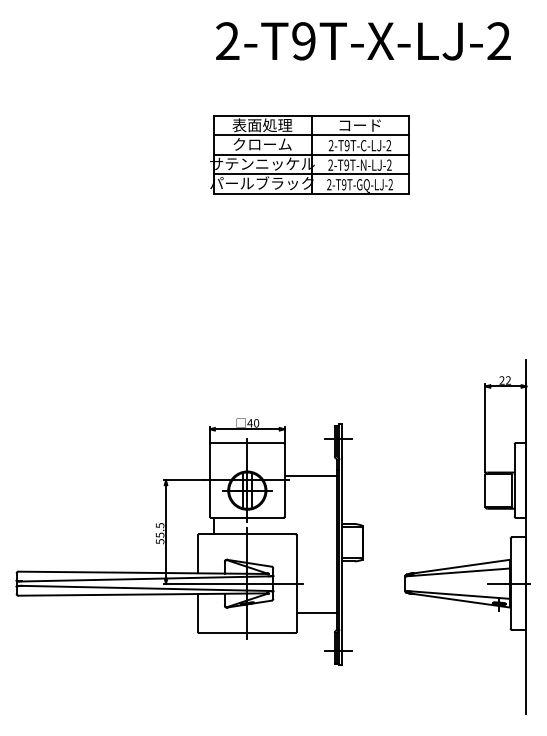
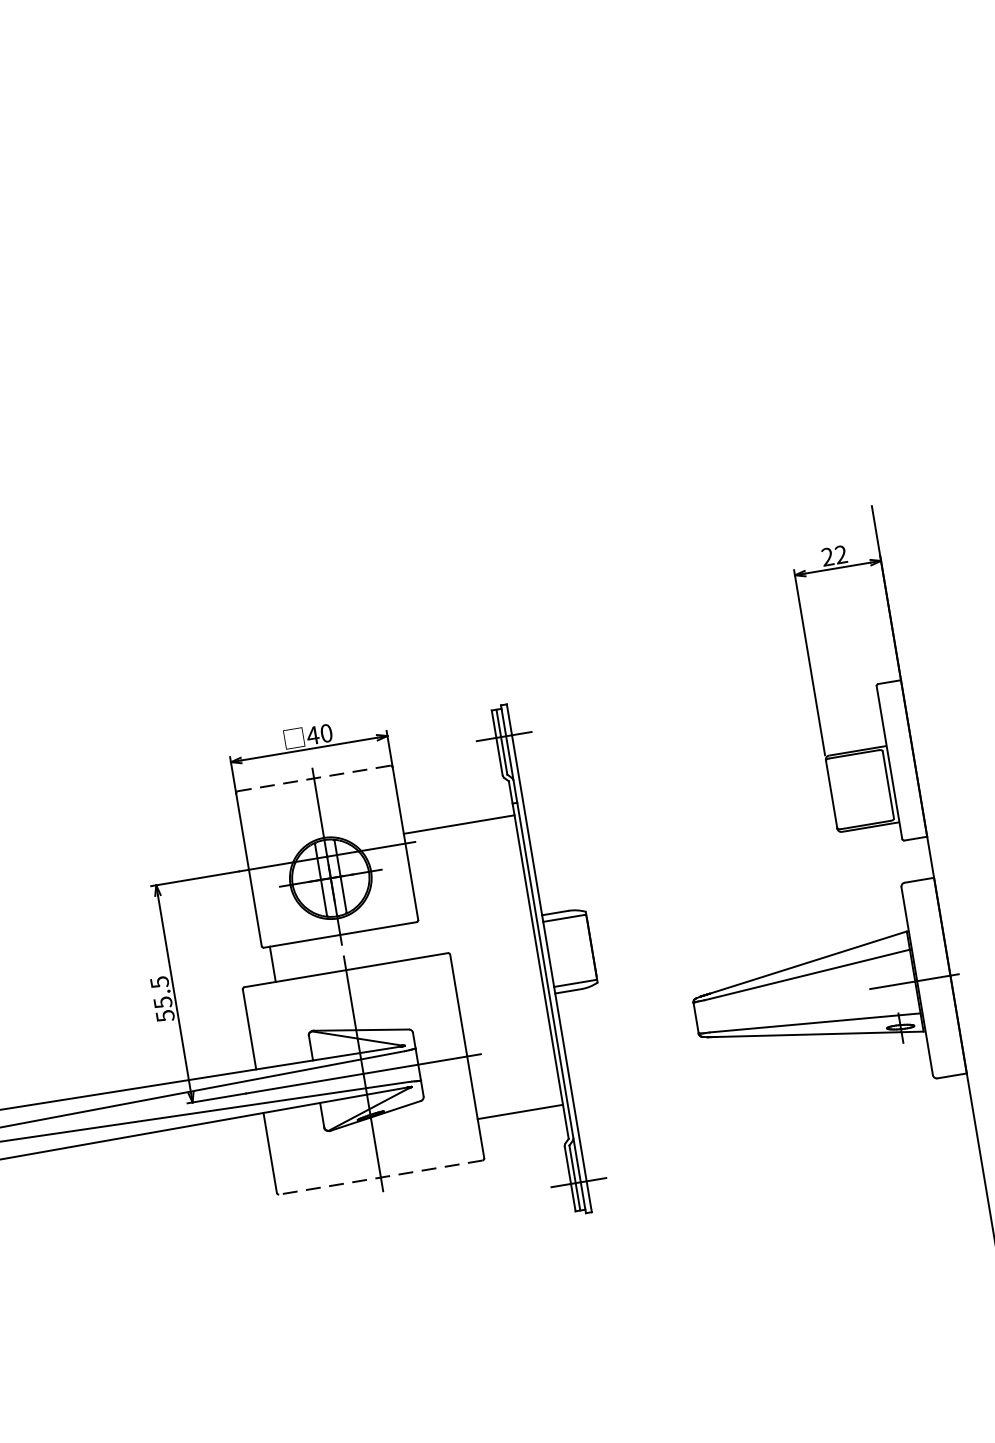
part: (309, 154) -> (343, 149), removed
line: (246, 443) -> (312, 779), solid -> dashed
line: (246, 632) -> (378, 1176), solid -> dashed

